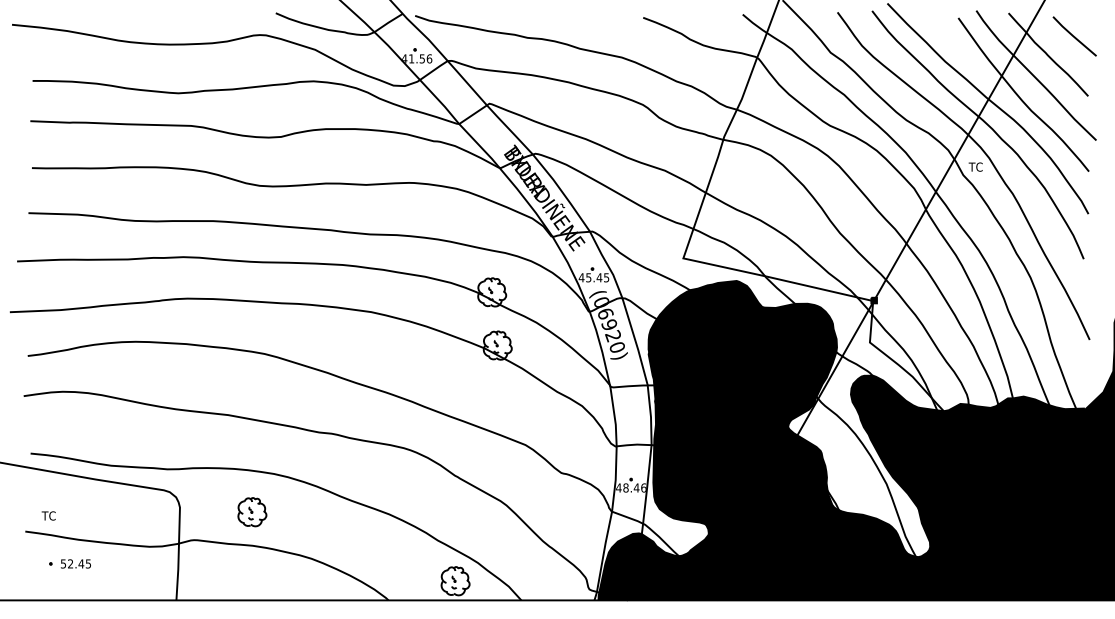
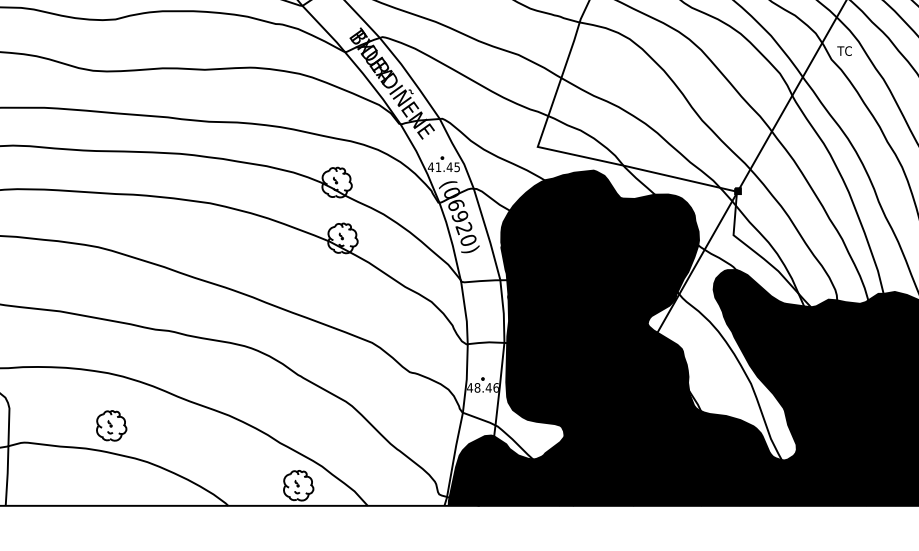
text: (588, 277) -> (438, 166), 45.45 -> 41.45
part: (252, 512) -> (111, 426), moved

